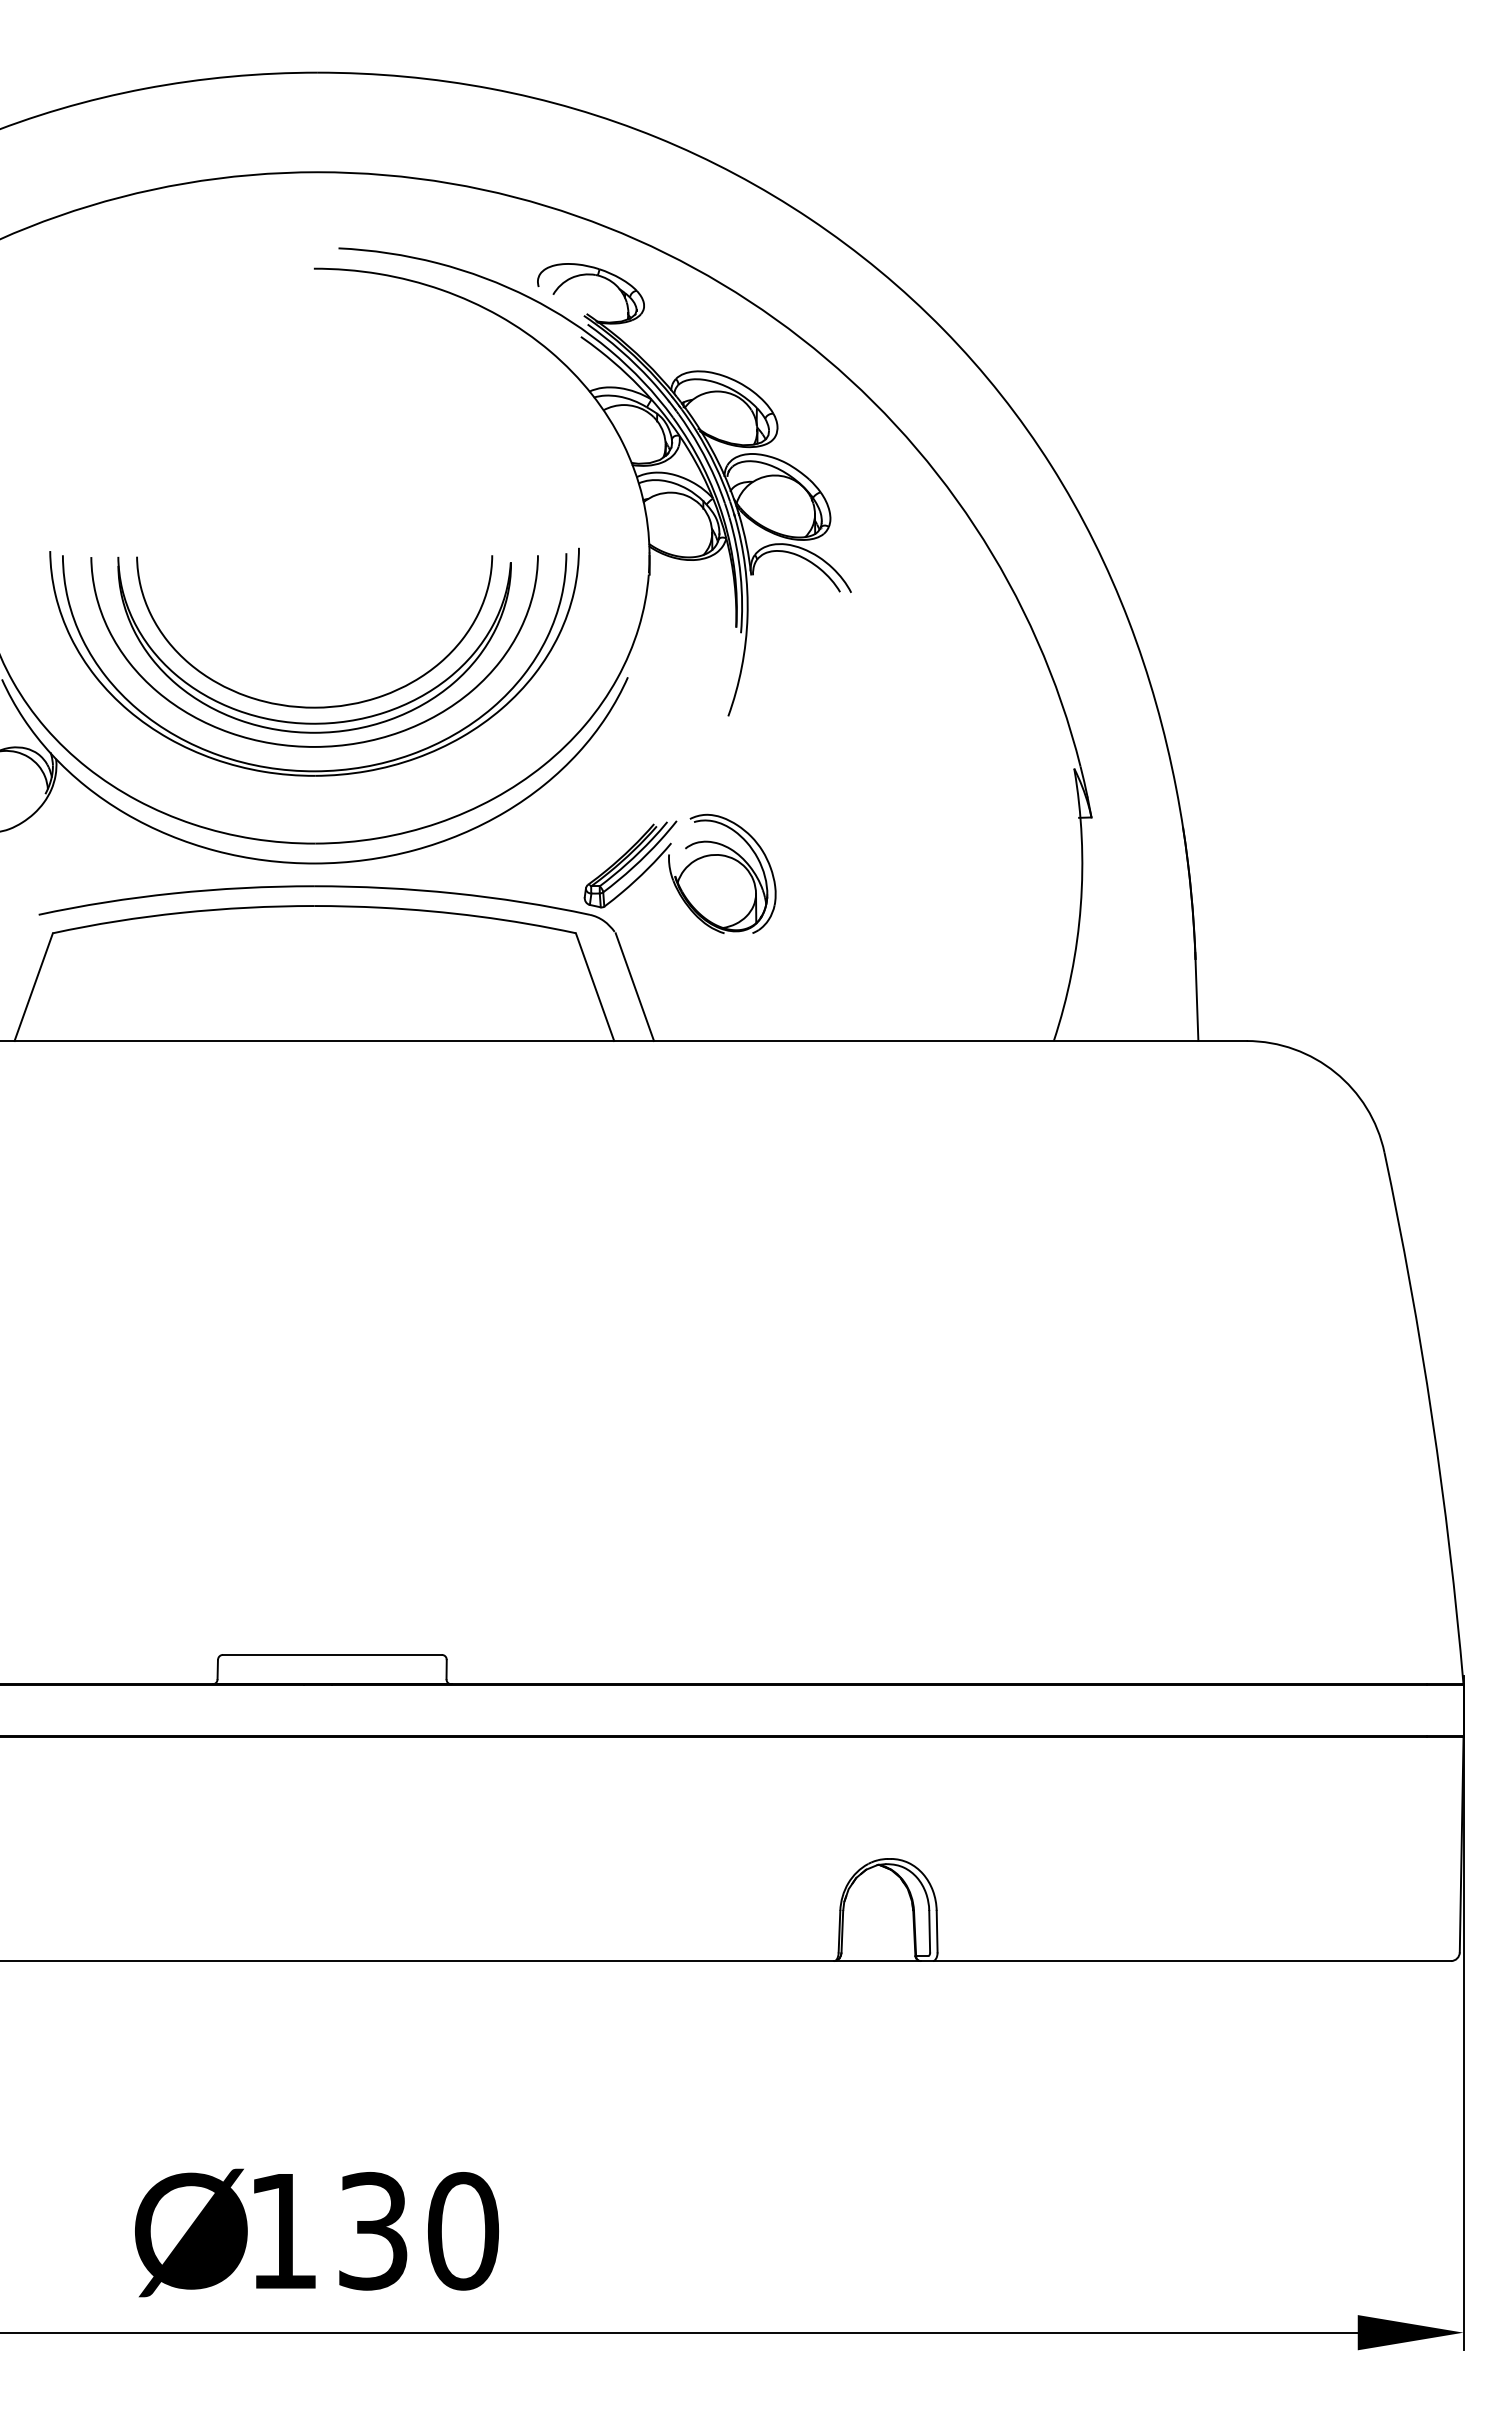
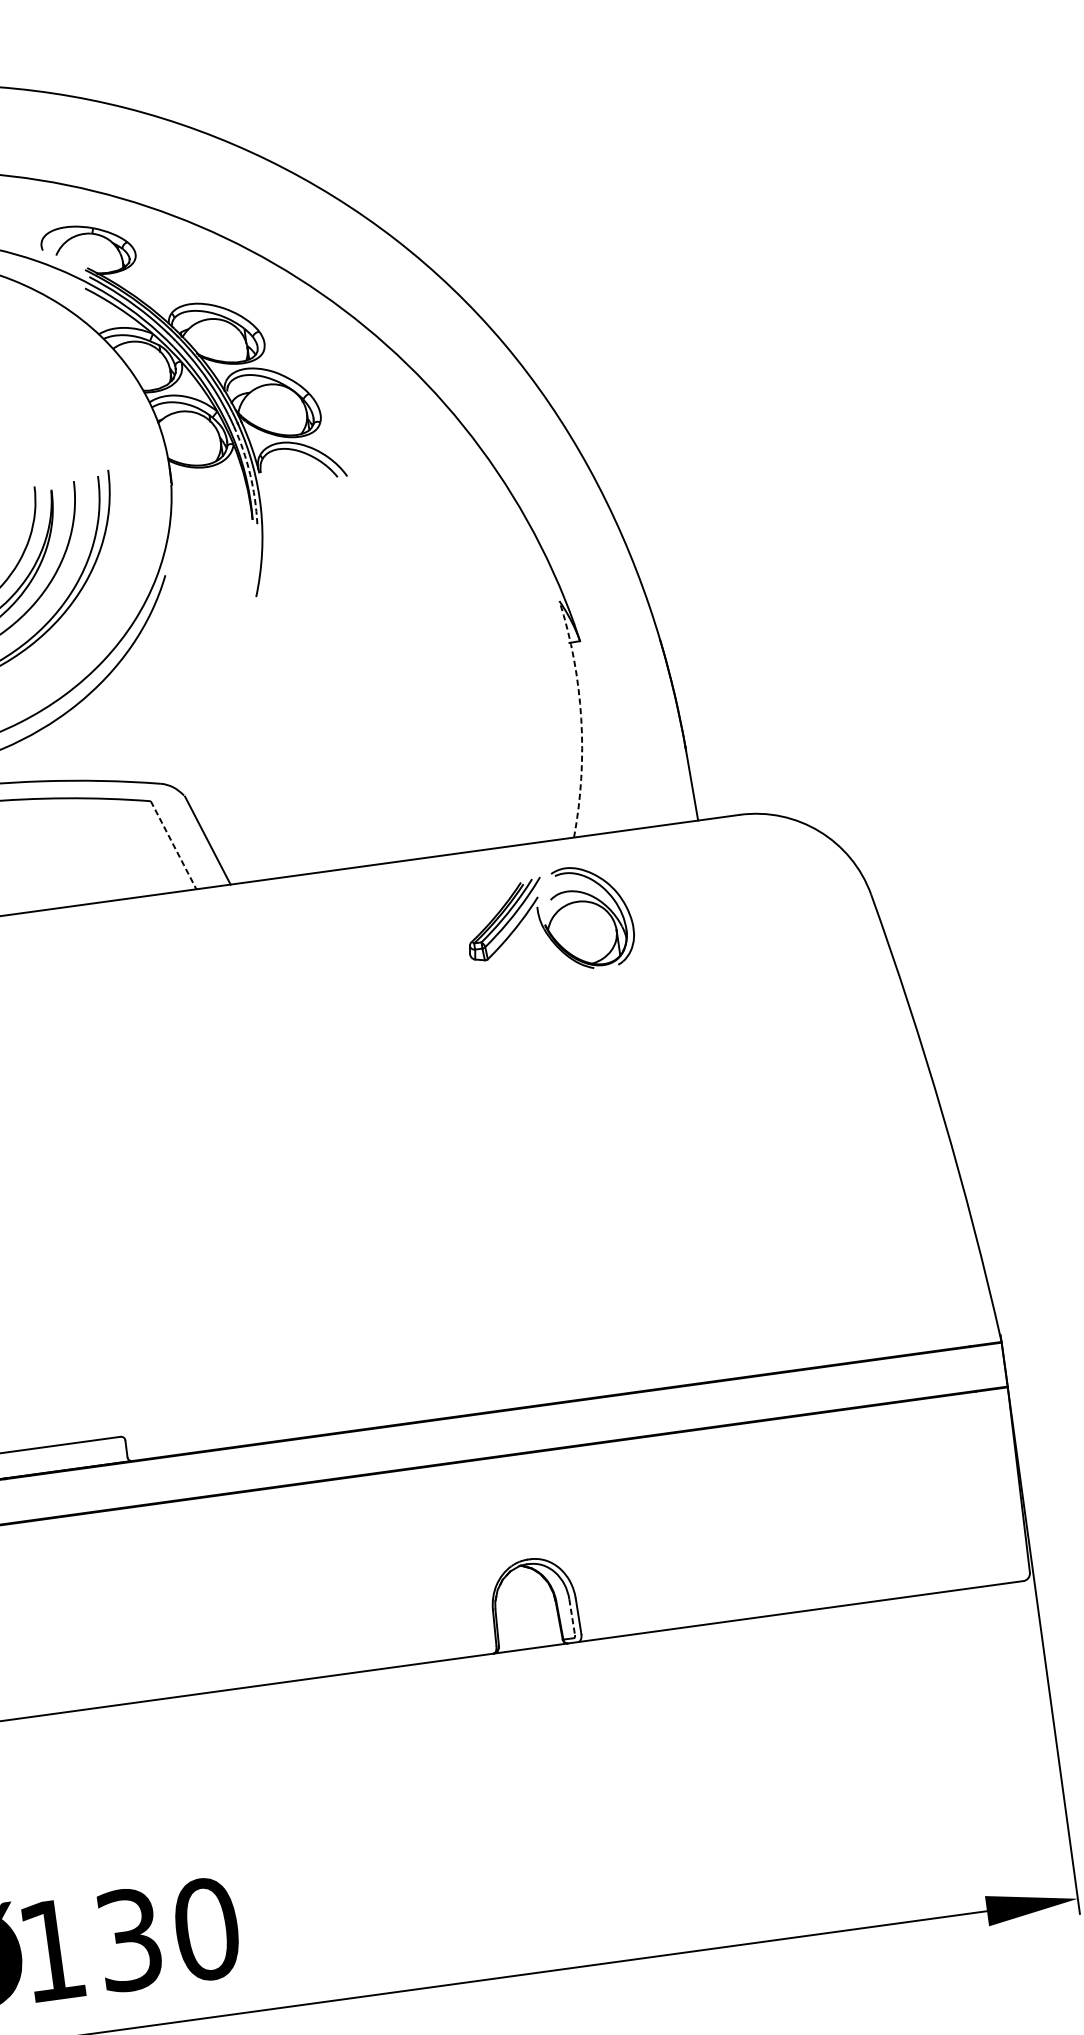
arc: (740, 574) -> (250, 473), solid -> dashed
part: (679, 873) -> (548, 922), moved
arc: (1080, 906) -> (581, 718), solid -> dashed
line: (595, 987) -> (174, 845), solid -> dashed
line: (929, 1931) -> (571, 1617), solid -> dashed

